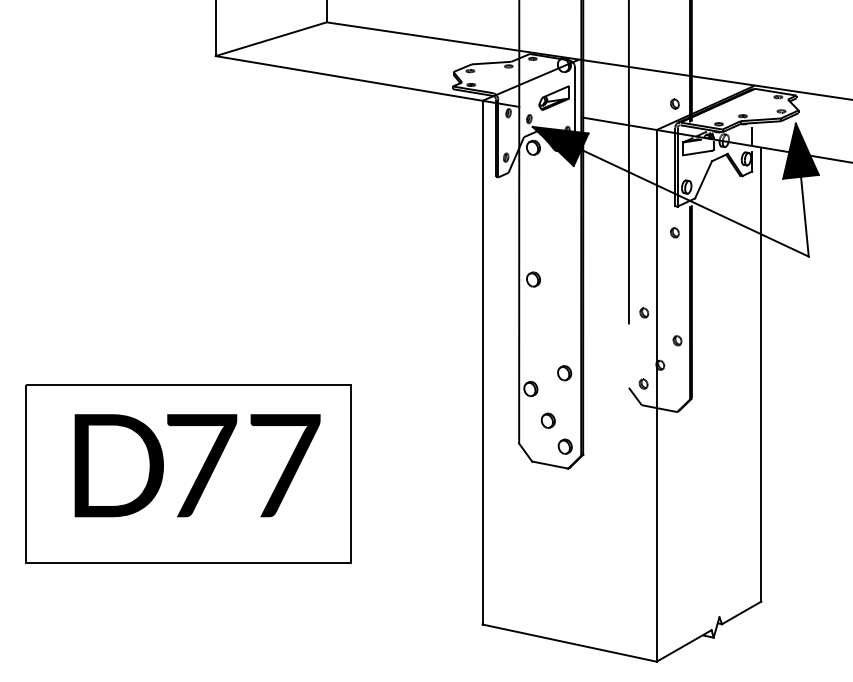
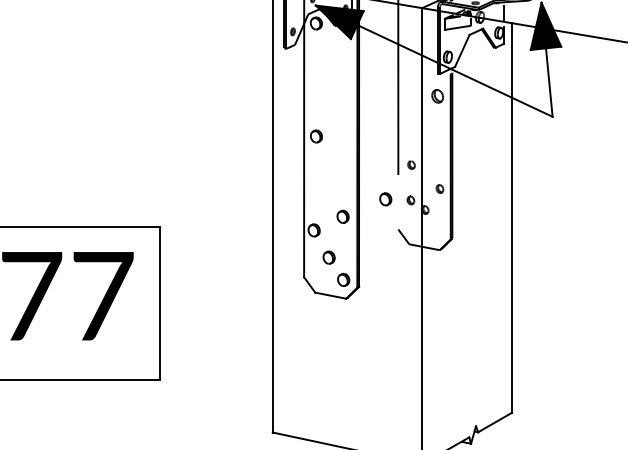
part: (674, 232) -> (437, 96), size x1.6
part: (613, 352) -> (385, 199), added
part: (643, 383) -> (410, 199), moved

